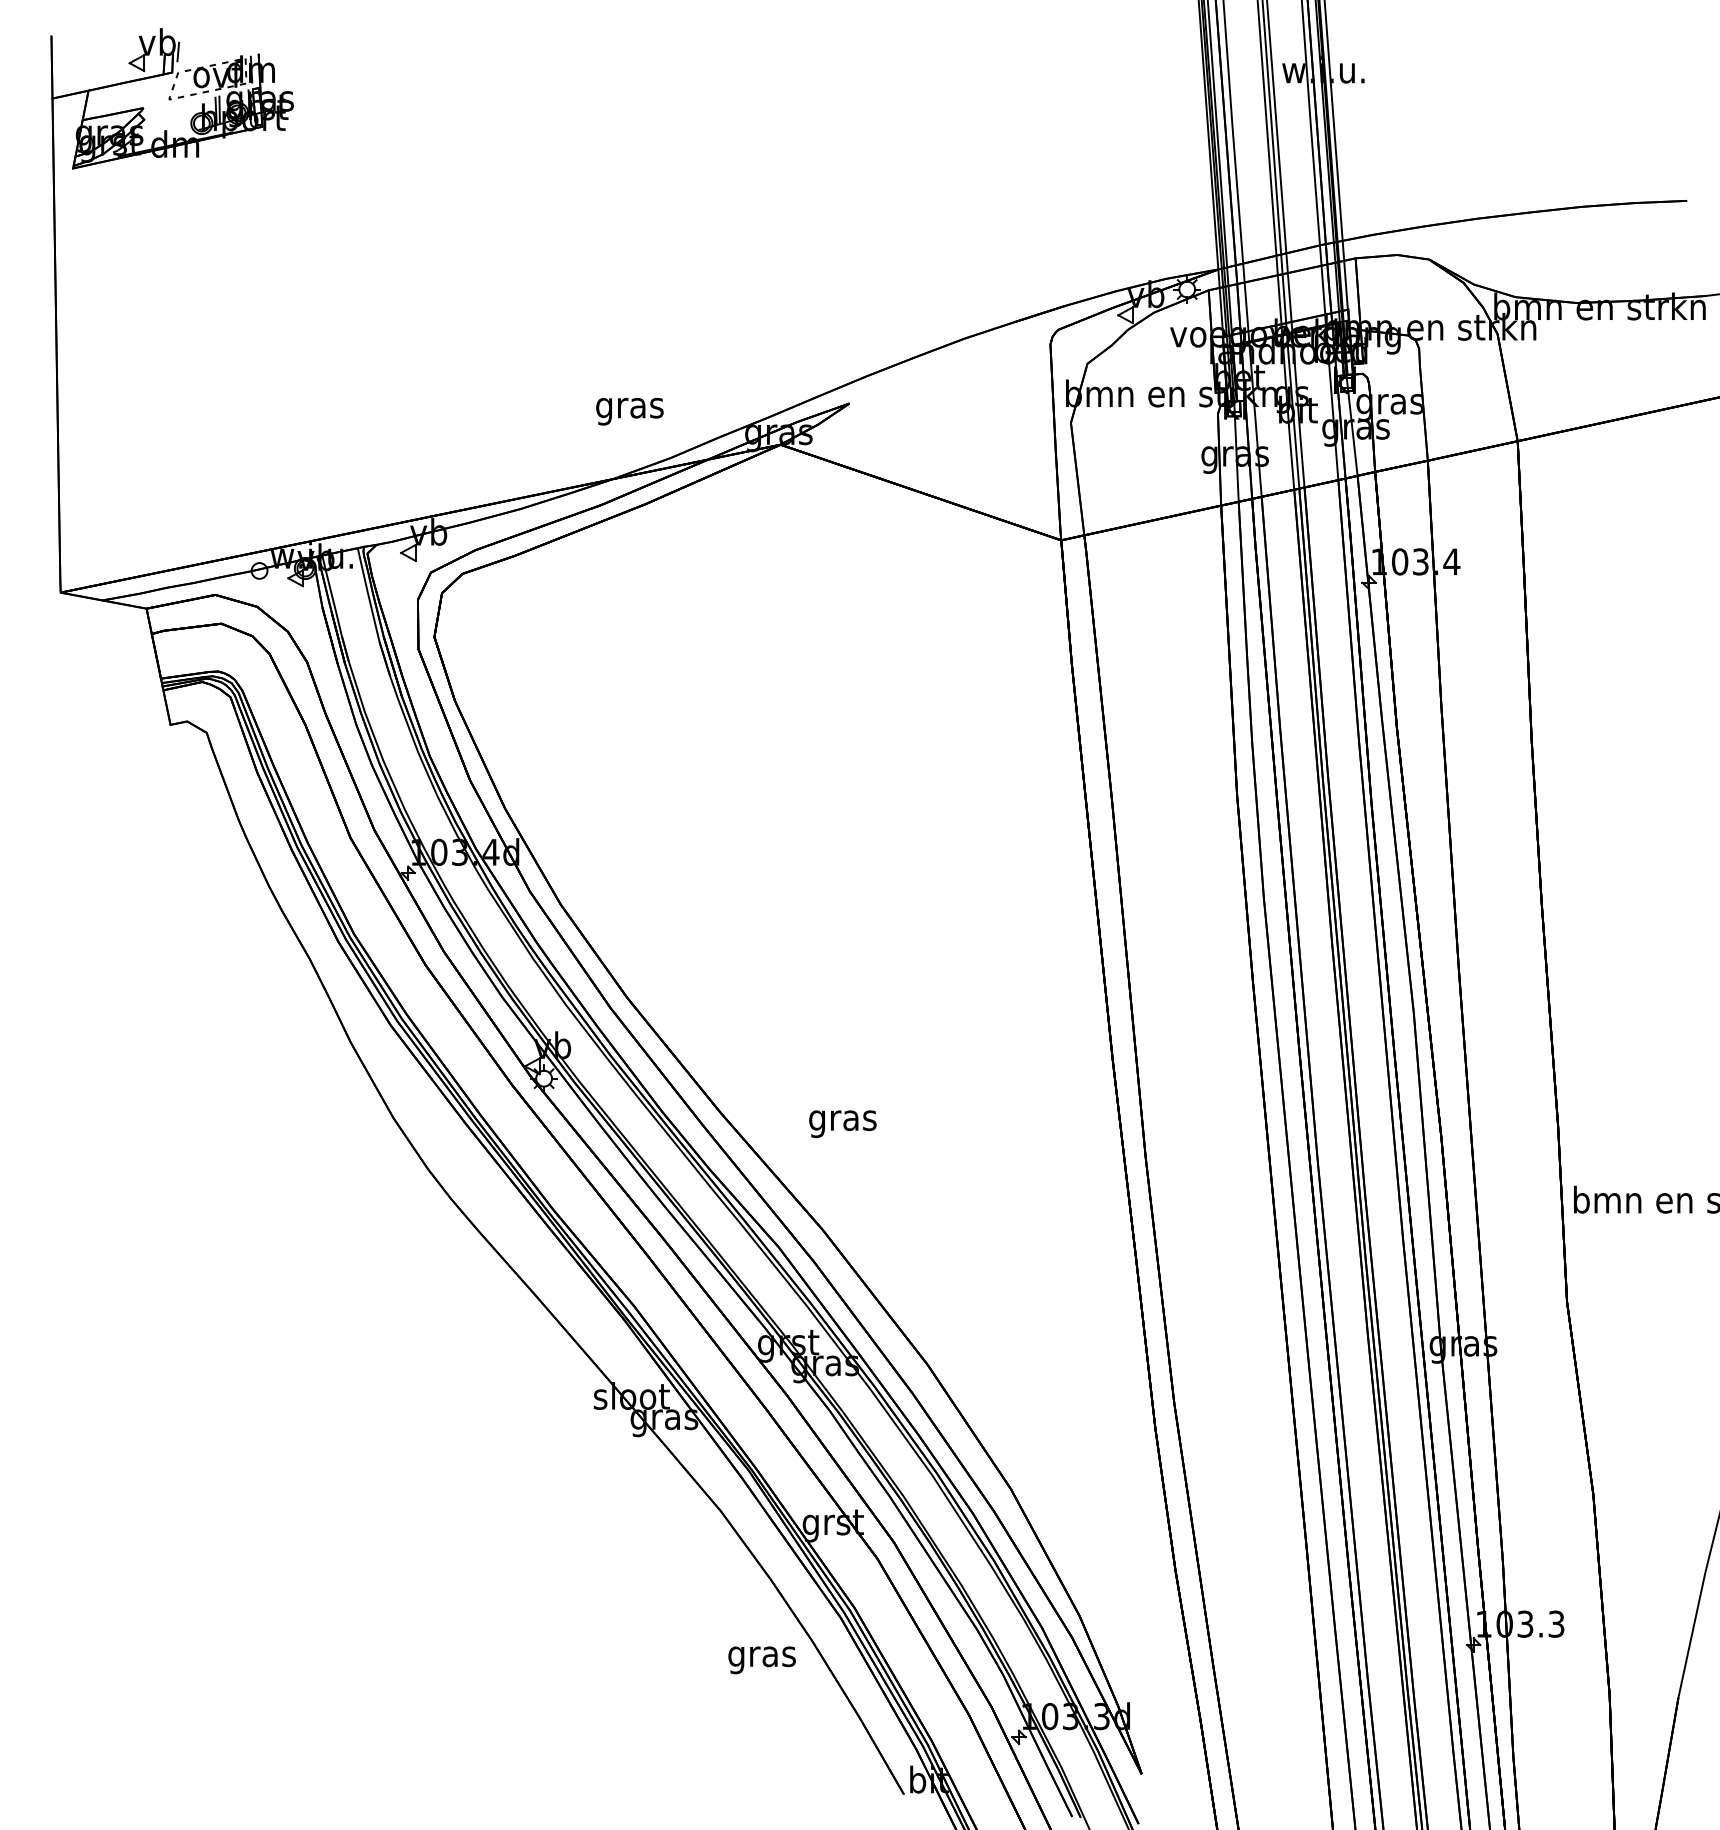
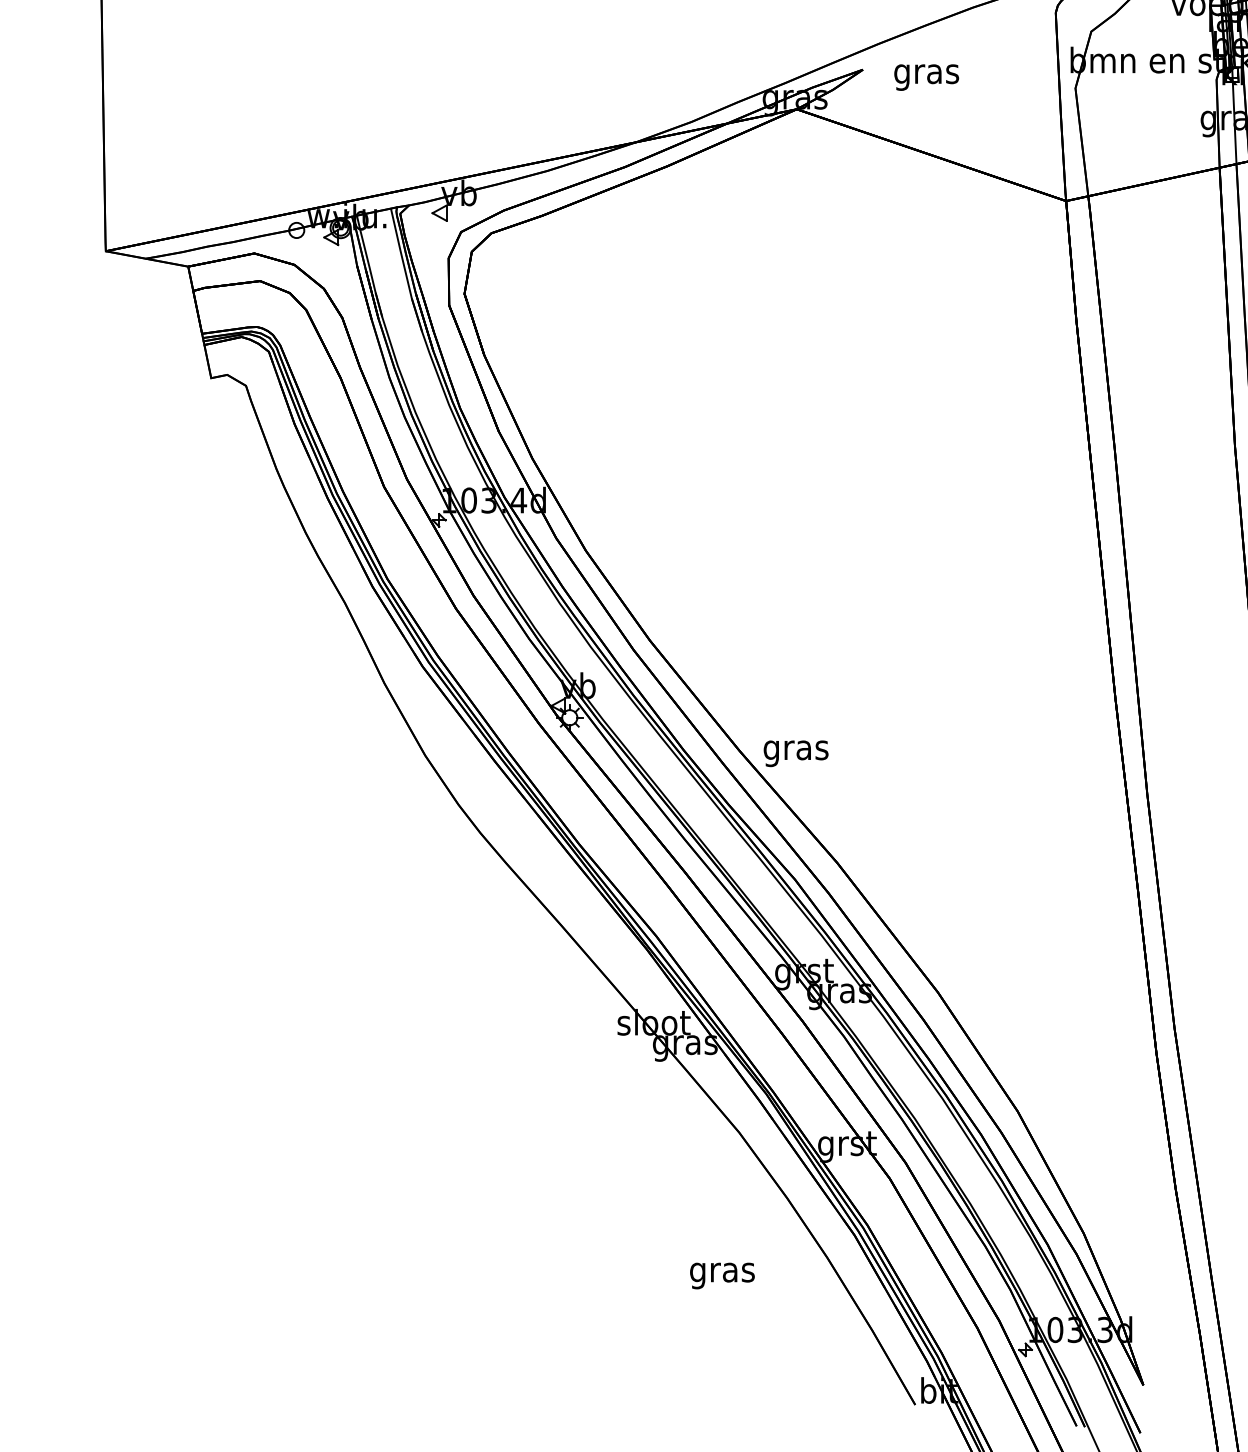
text: (629, 411) -> (926, 77), moved
text: (842, 1124) -> (795, 754), moved
text: (761, 1660) -> (721, 1276), moved

